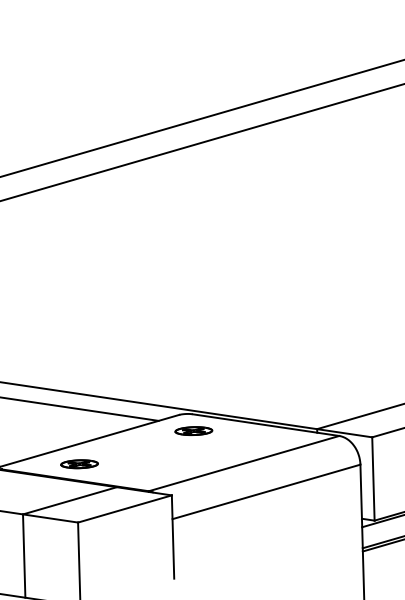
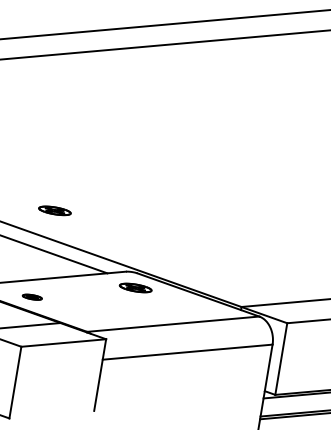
part: (85, 361) -> (54, 210), added
part: (79, 464) -> (32, 297), size x0.6

